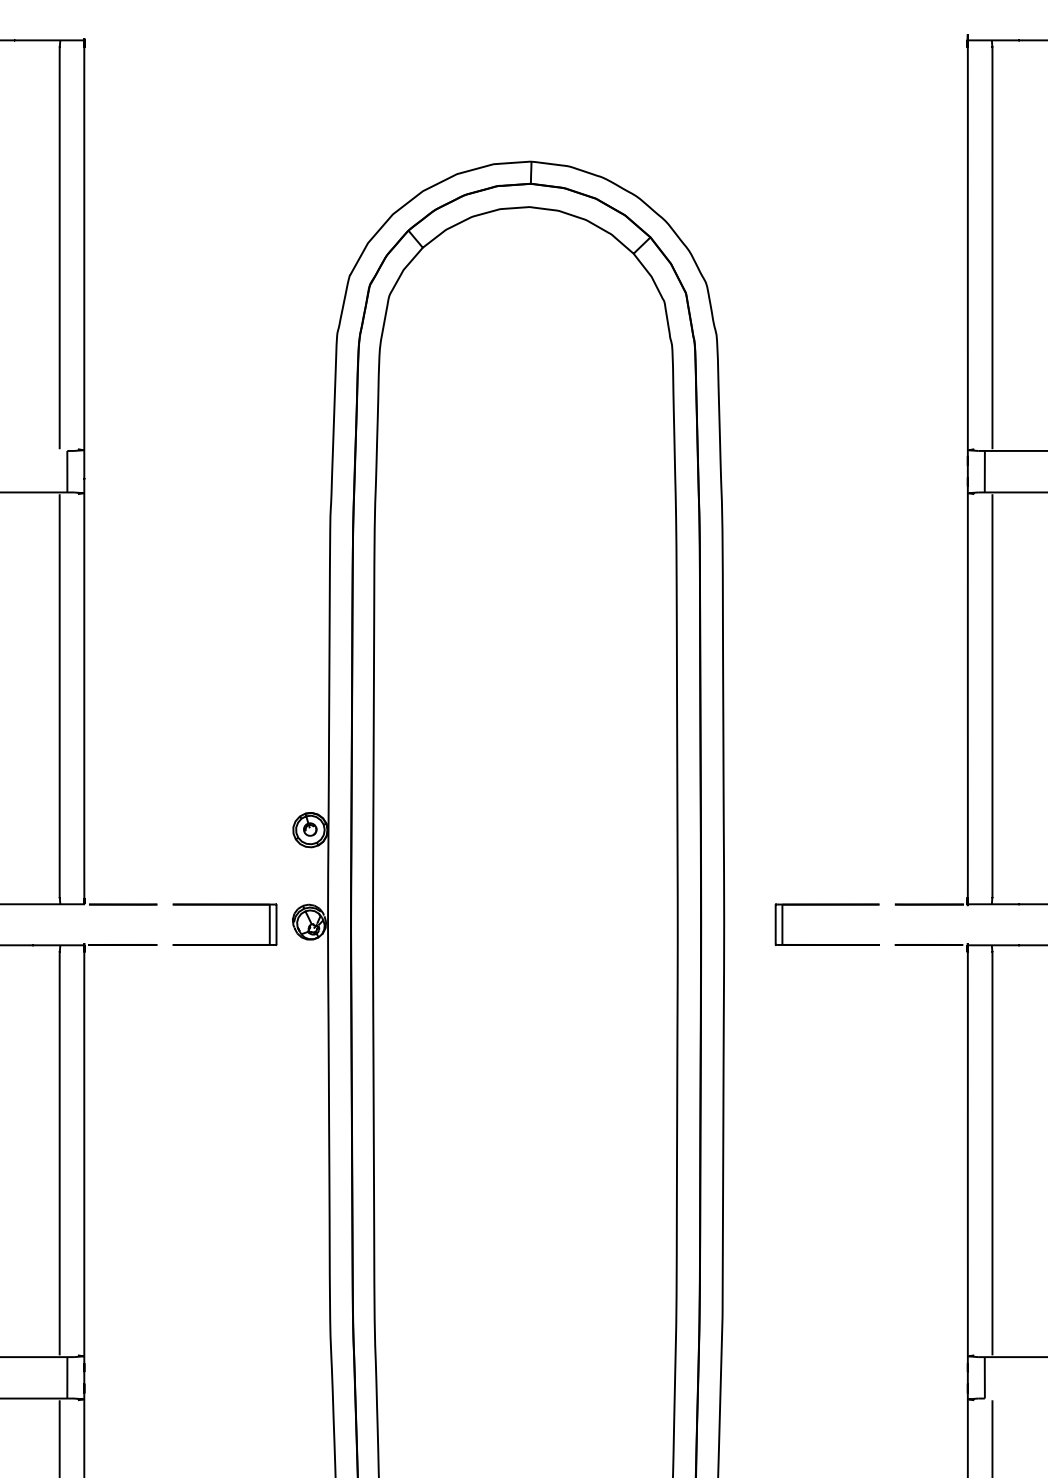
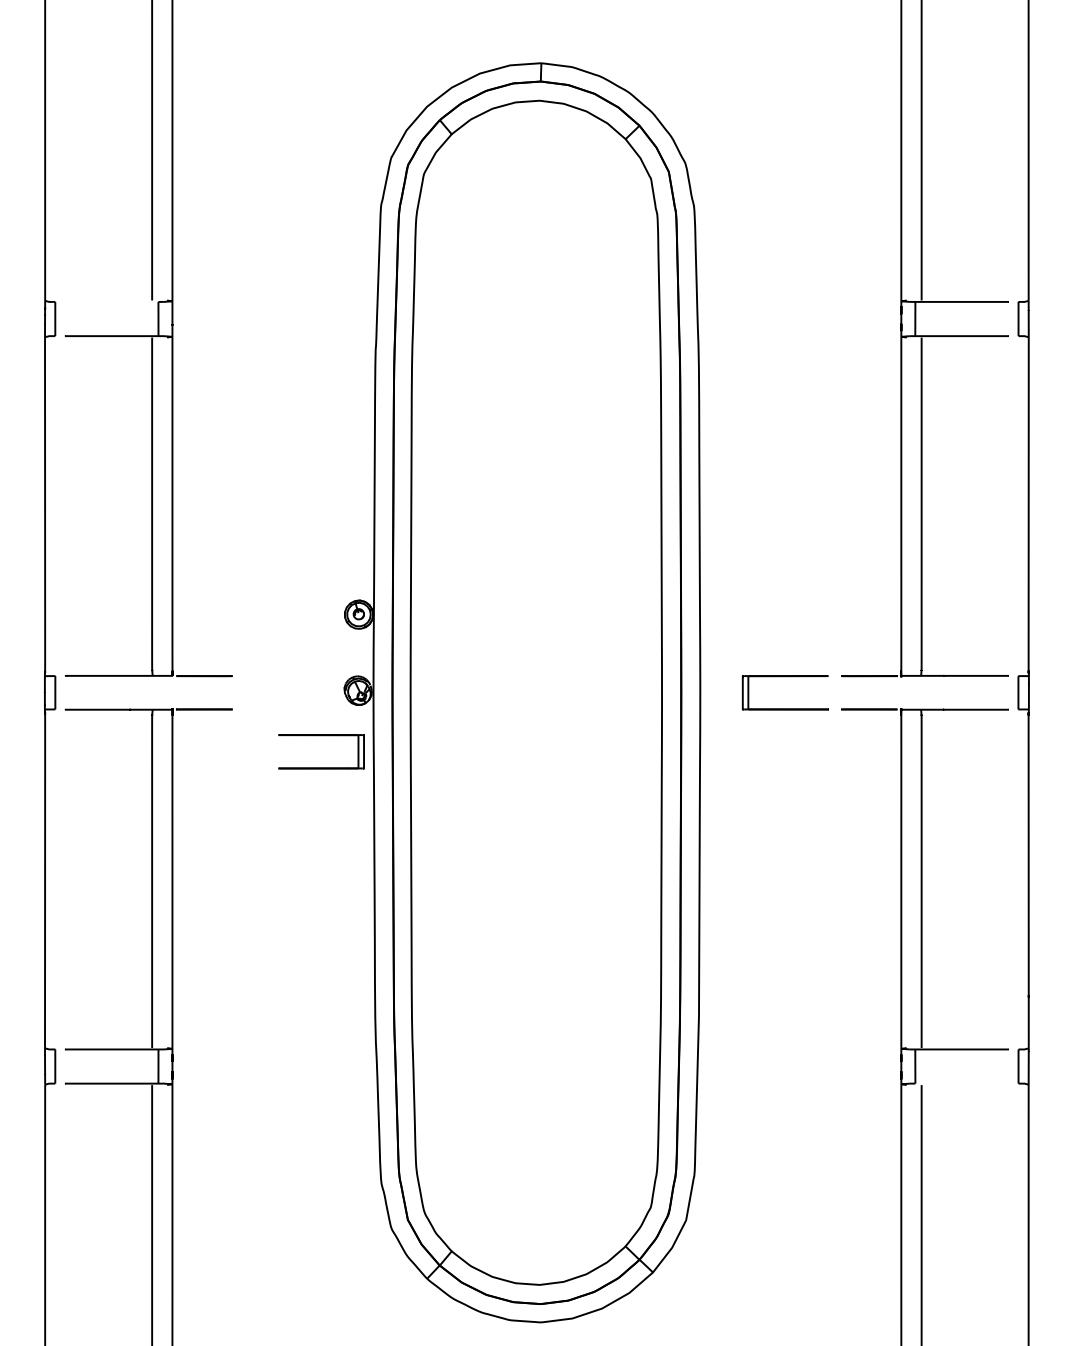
part: (224, 906) -> (321, 736), moved

